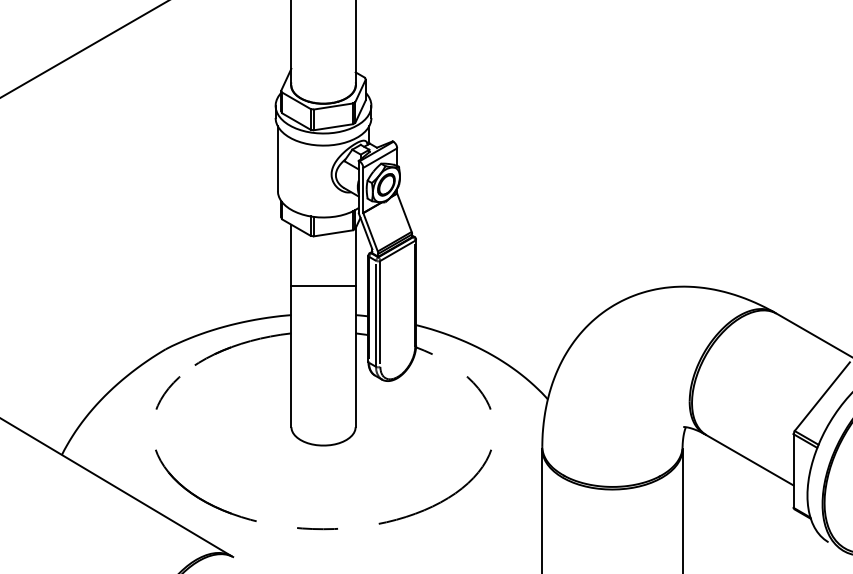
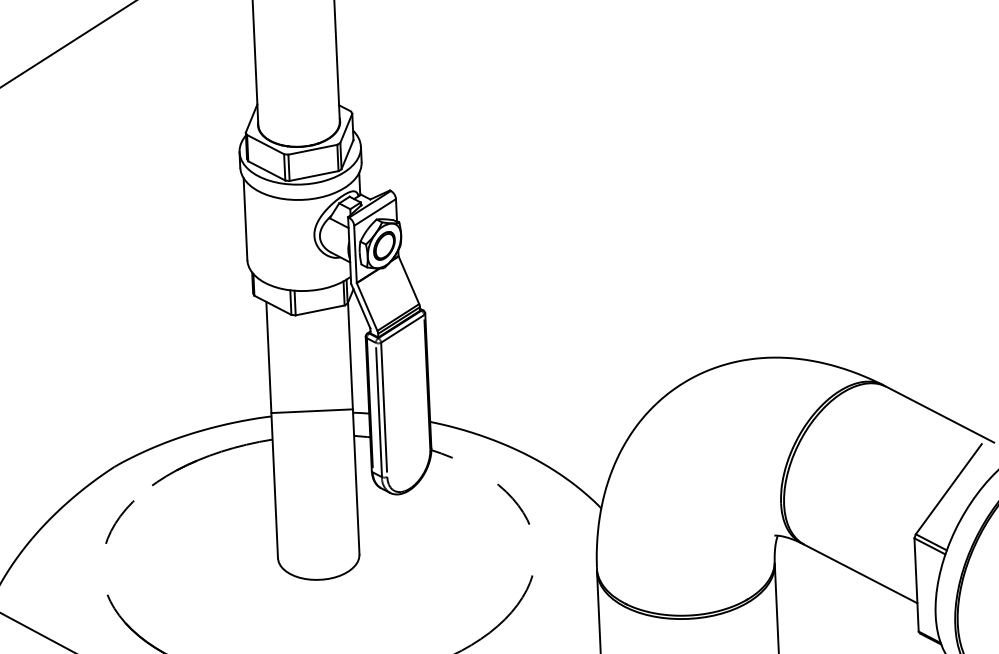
line: (323, 286) -> (312, 411), moved

